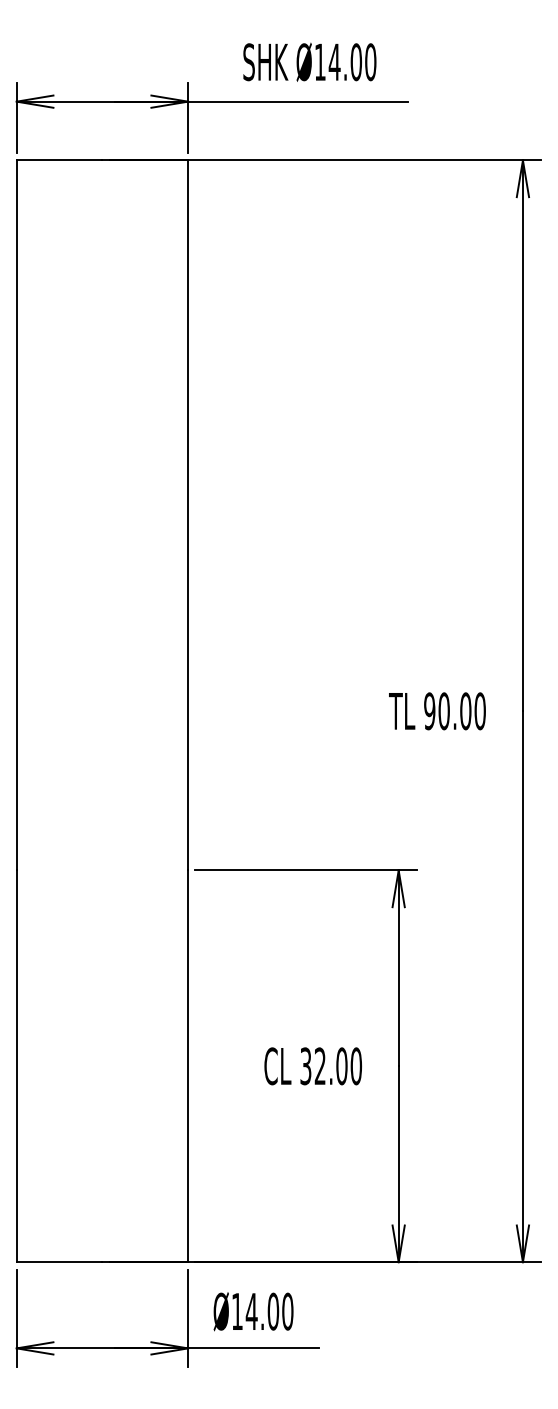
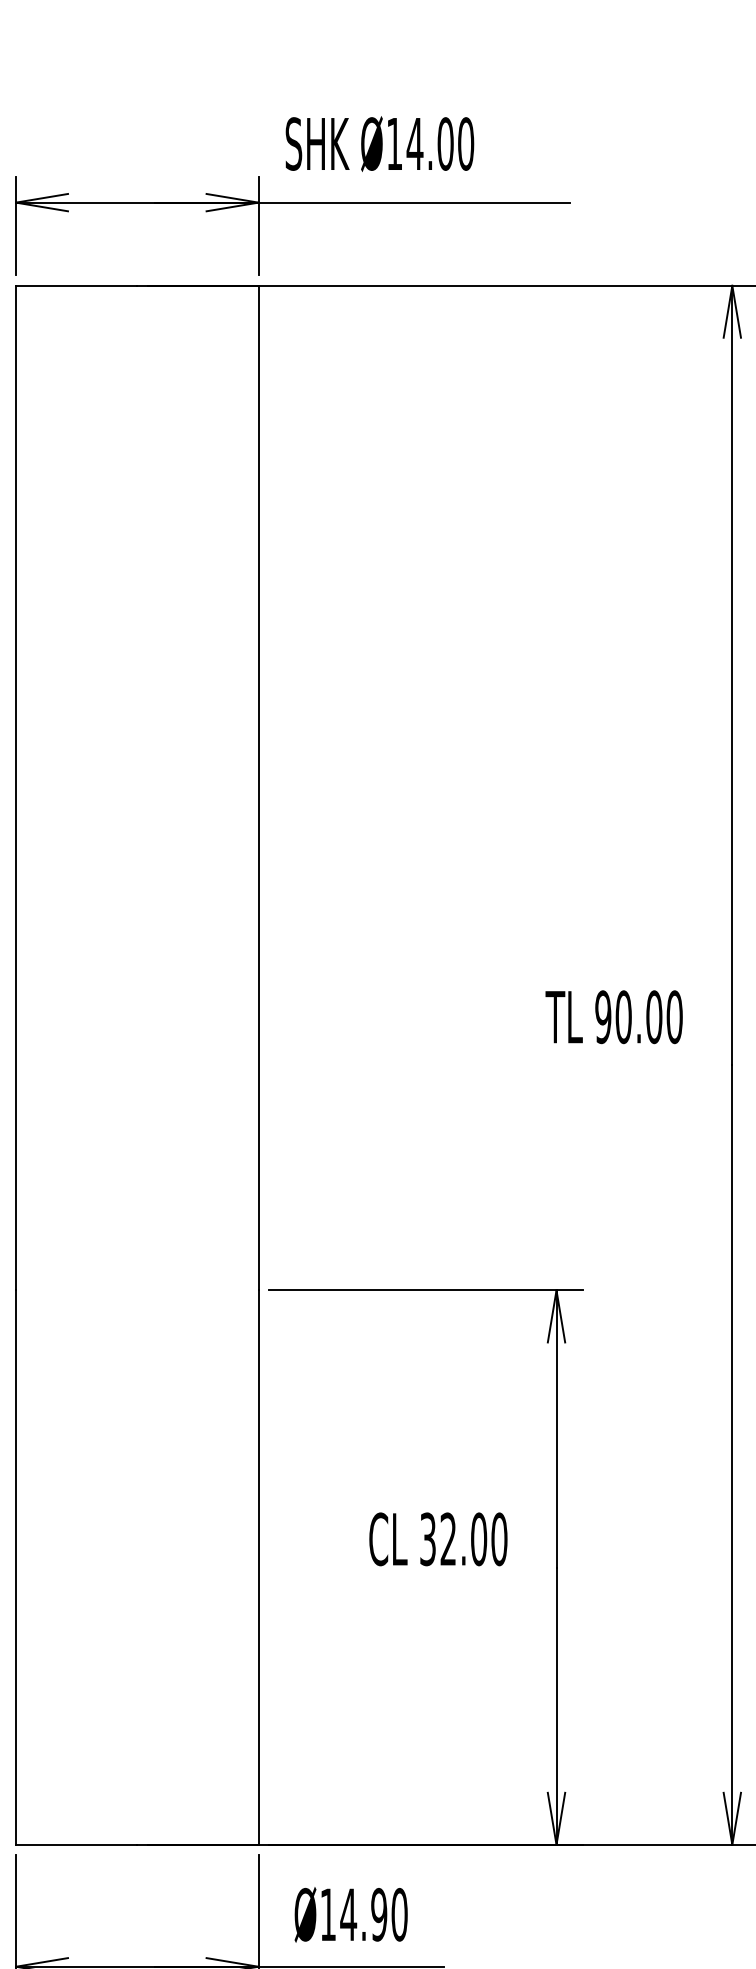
text: (309, 61) -> (379, 142), moved
text: (437, 711) -> (614, 1017), moved
text: (312, 1066) -> (437, 1539), moved
text: (273, 1311) -> (379, 1914), Ø14.00 -> Ø14.90

